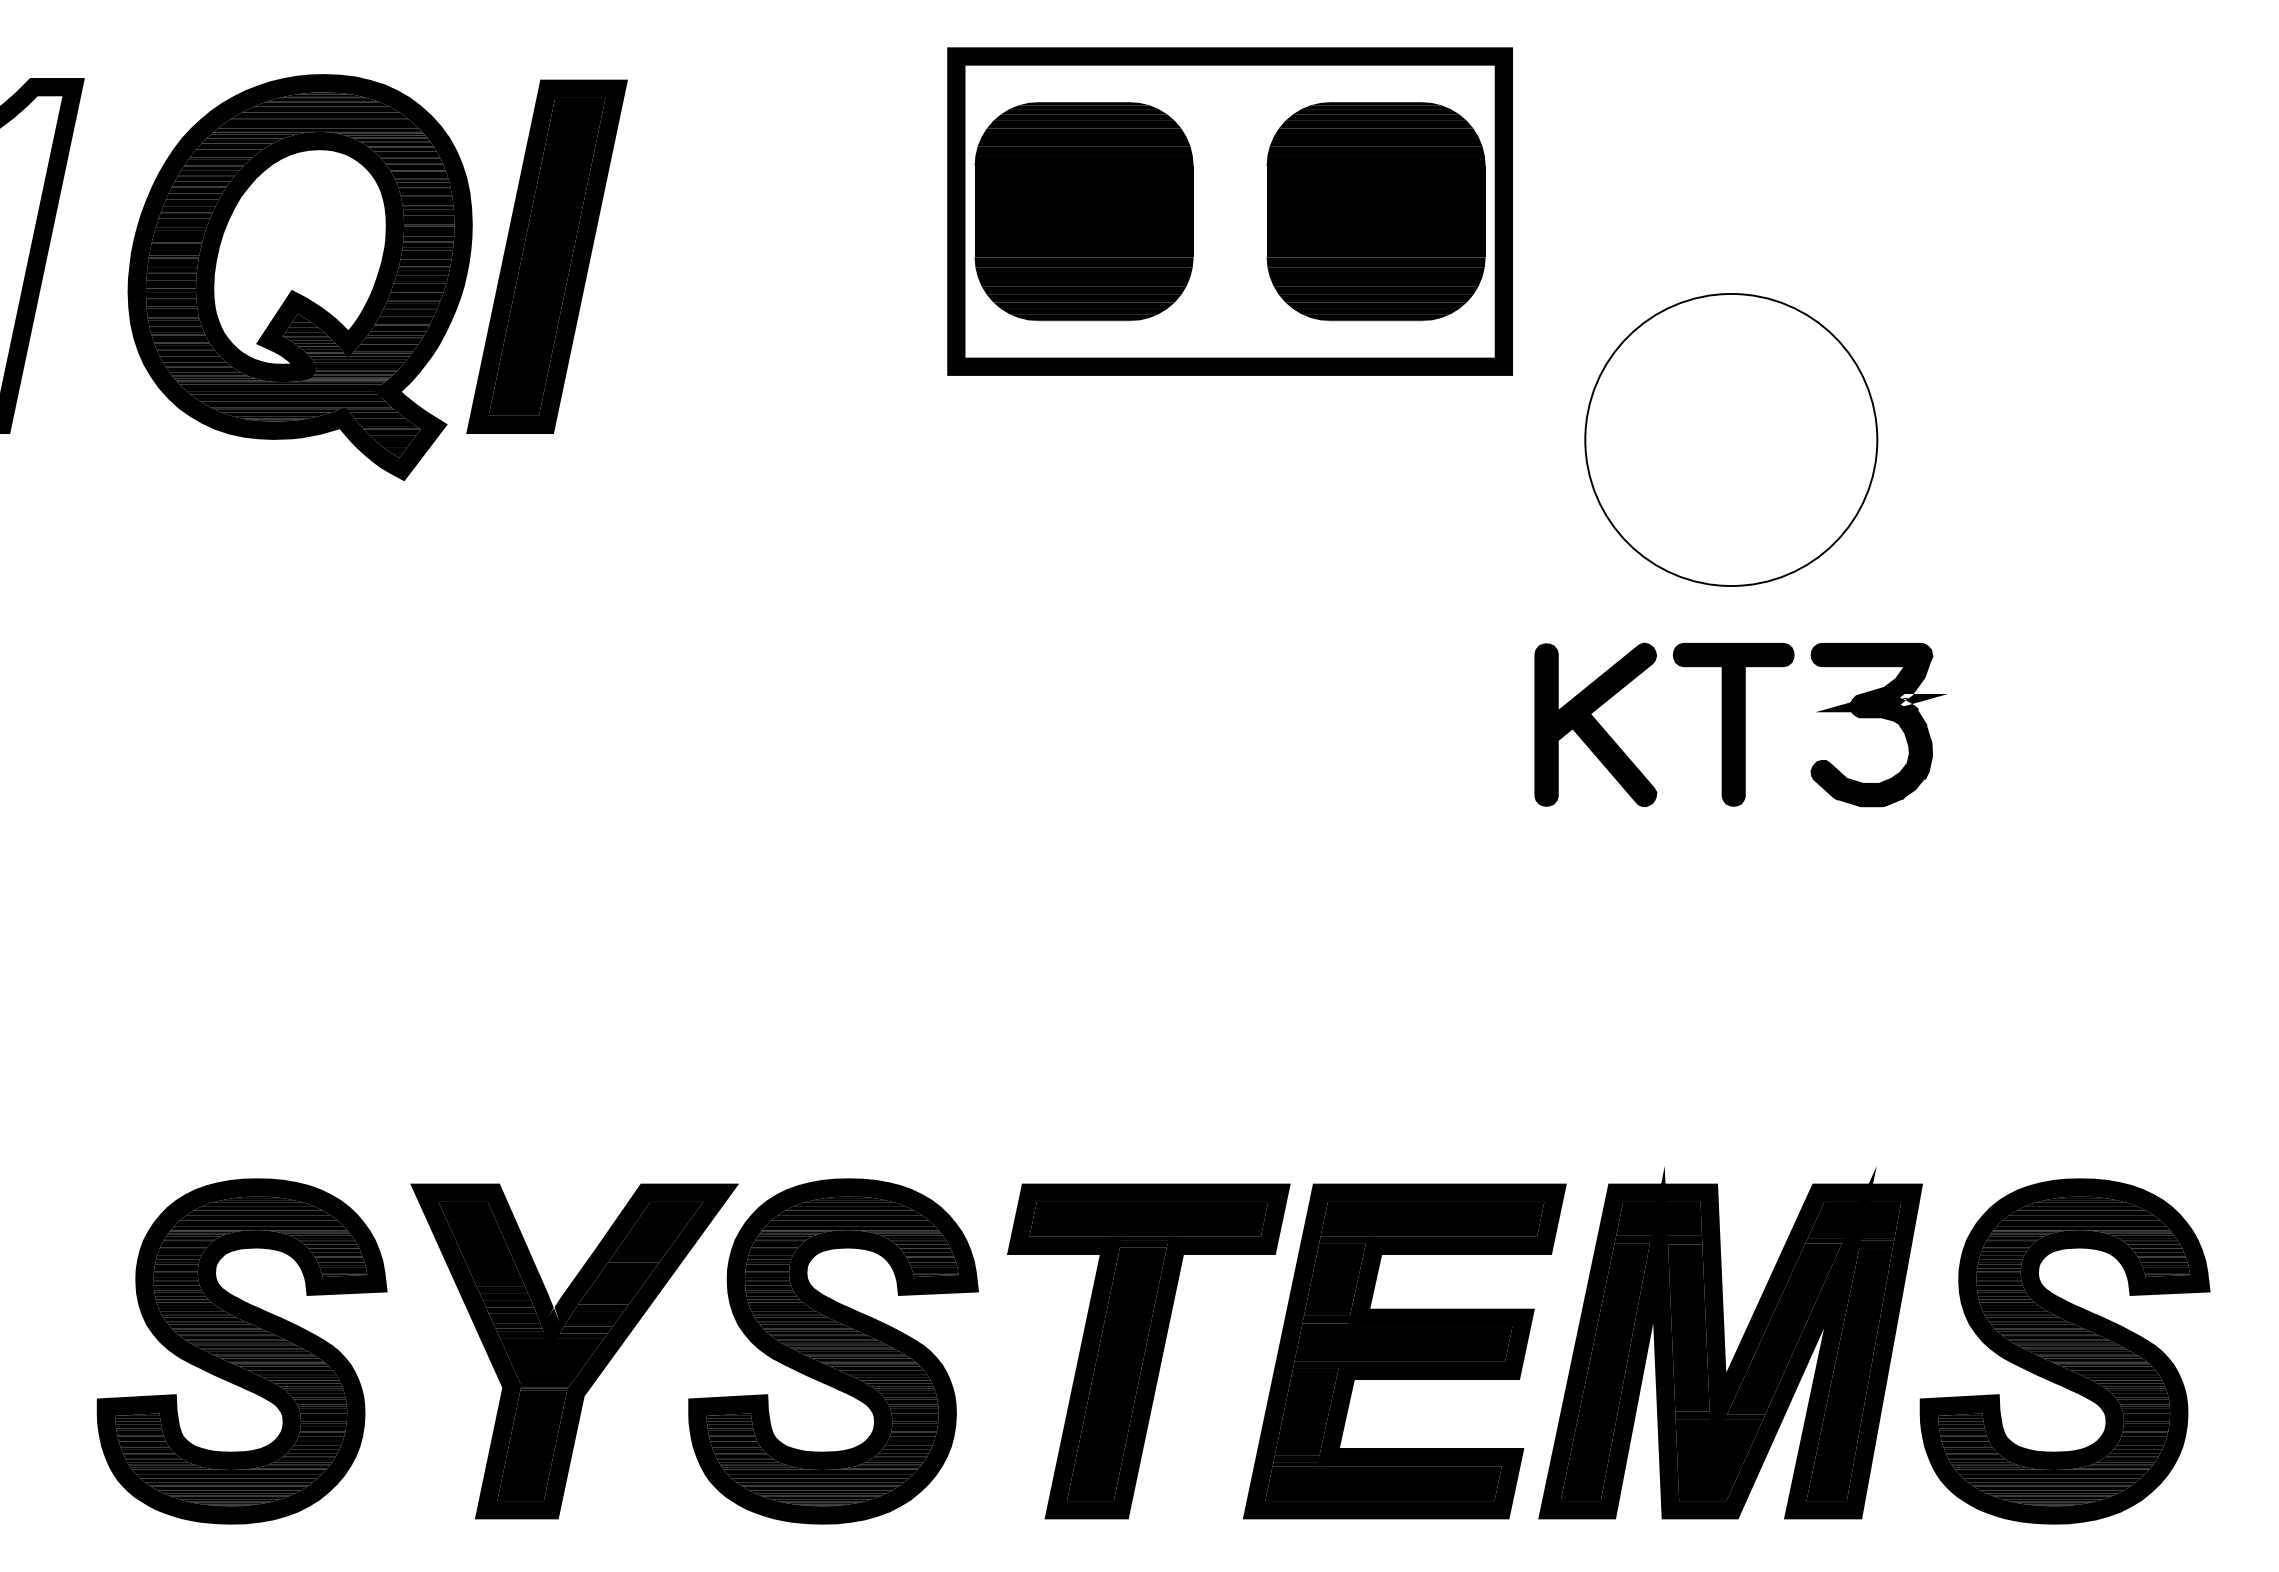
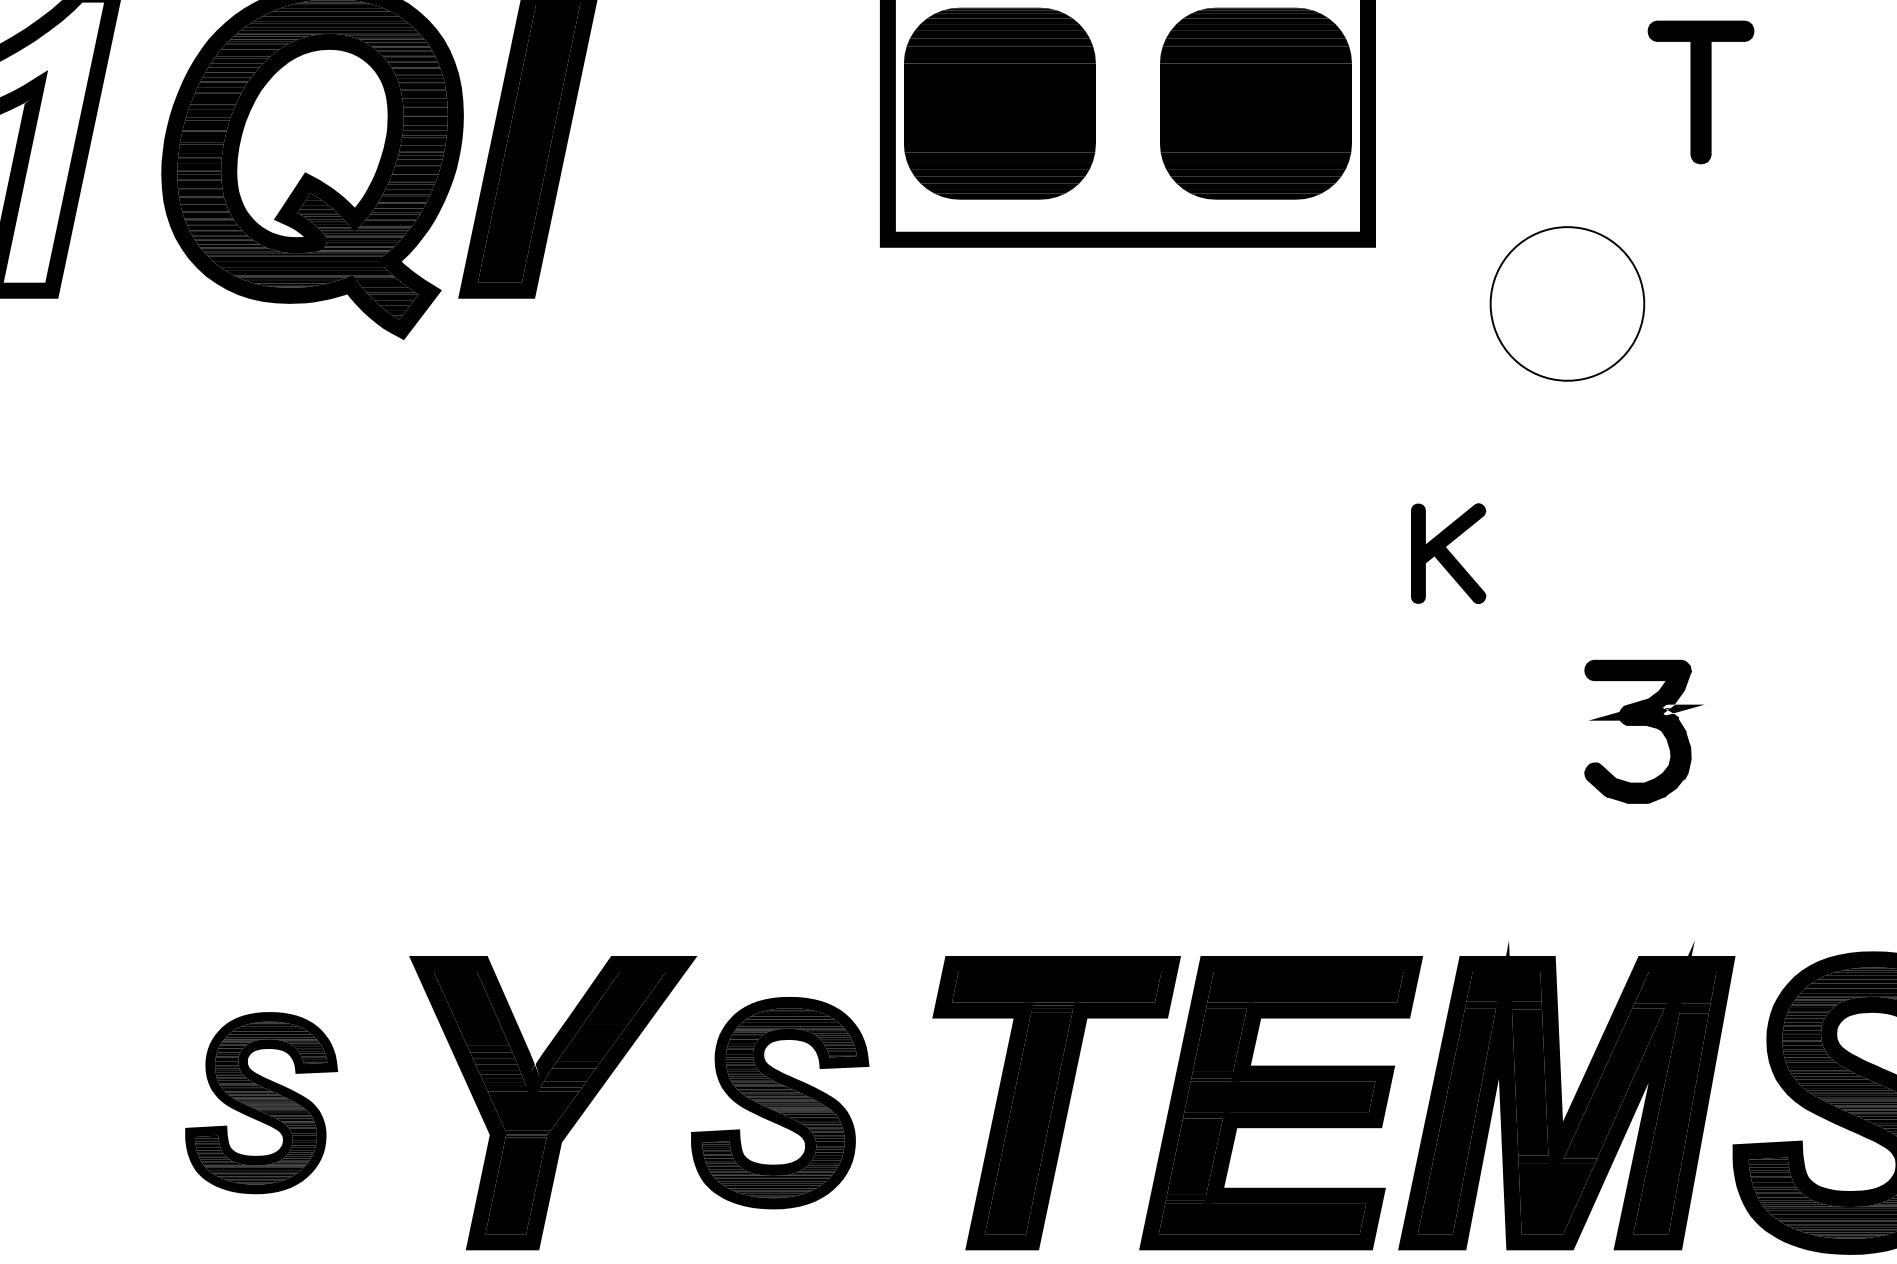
part: (1731, 439) -> (1567, 303), size x0.6
part: (1878, 718) -> (1643, 726), moved
part: (1595, 724) -> (1448, 553), size x0.7
part: (1733, 724) -> (1700, 92), moved
part: (241, 1351) -> (261, 1103), size x0.6
part: (833, 1351) -> (780, 1103), size x0.7

